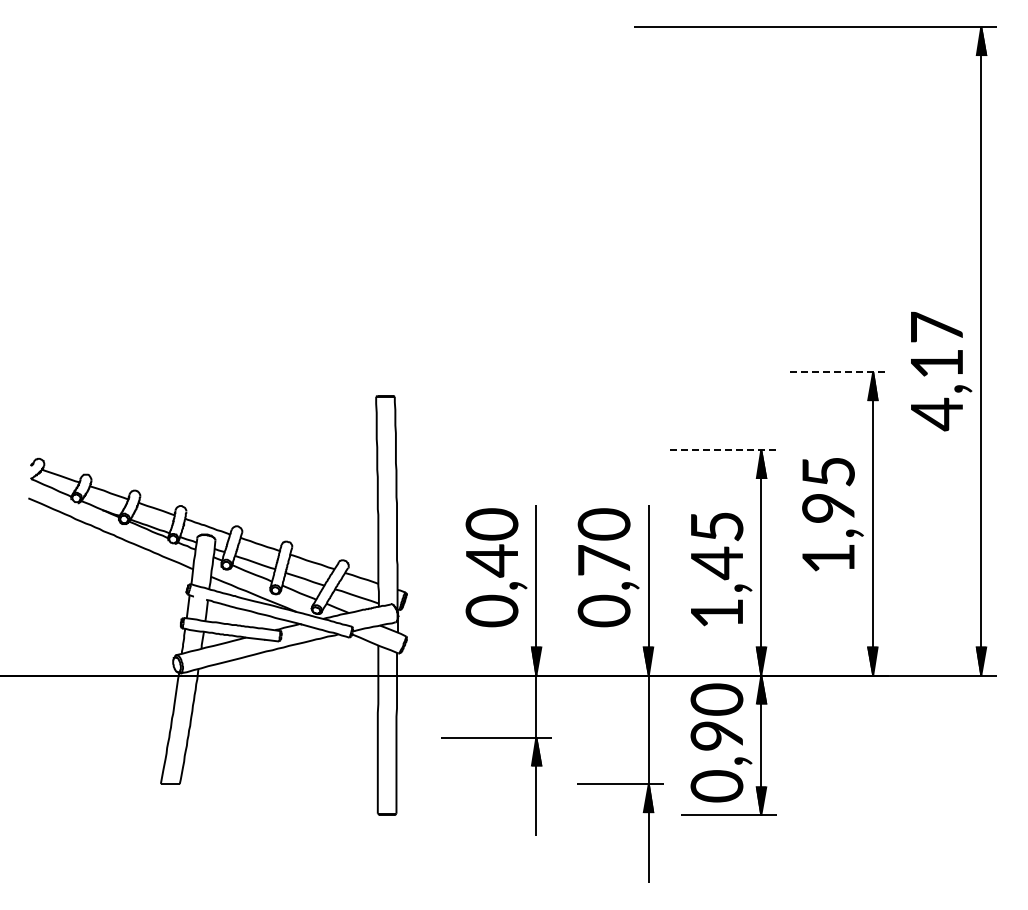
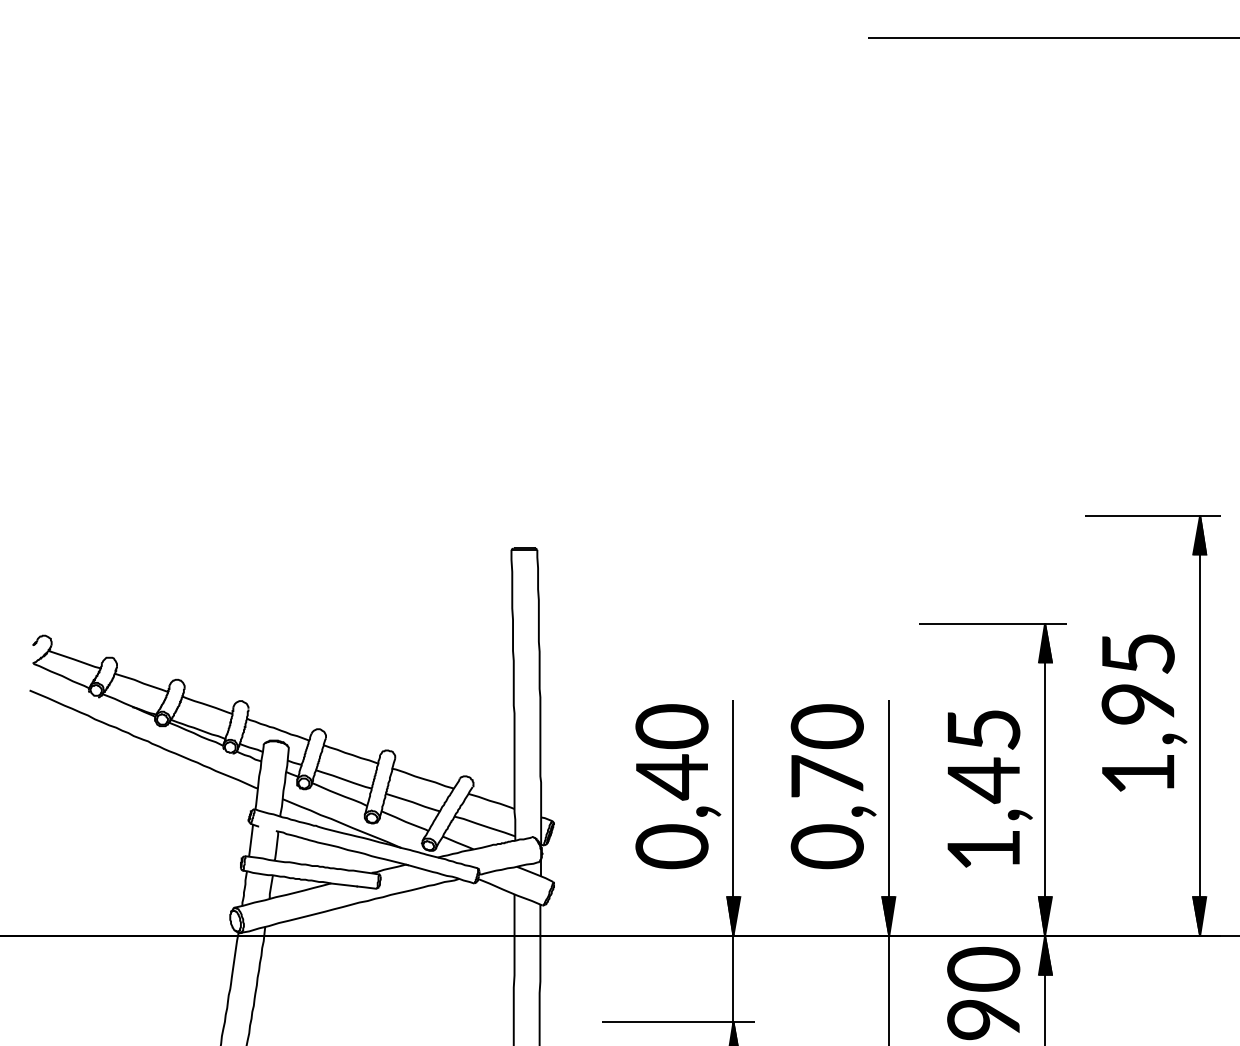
line: (839, 372) -> (1153, 516), dashed -> solid
line: (724, 450) -> (994, 624), dashed -> solid

